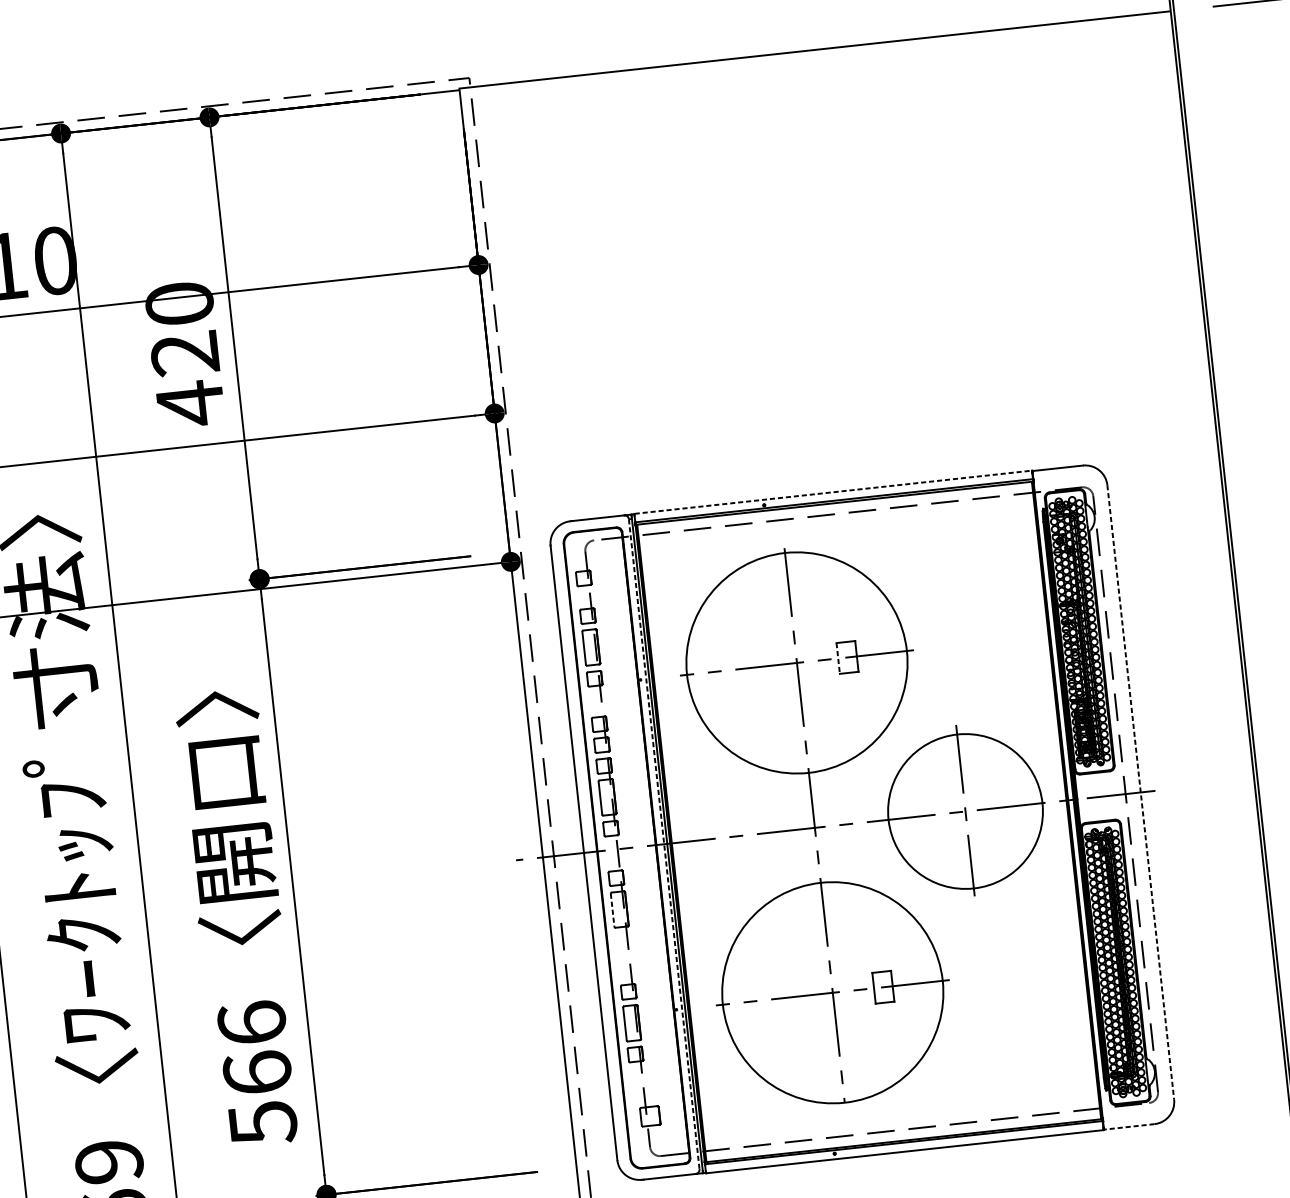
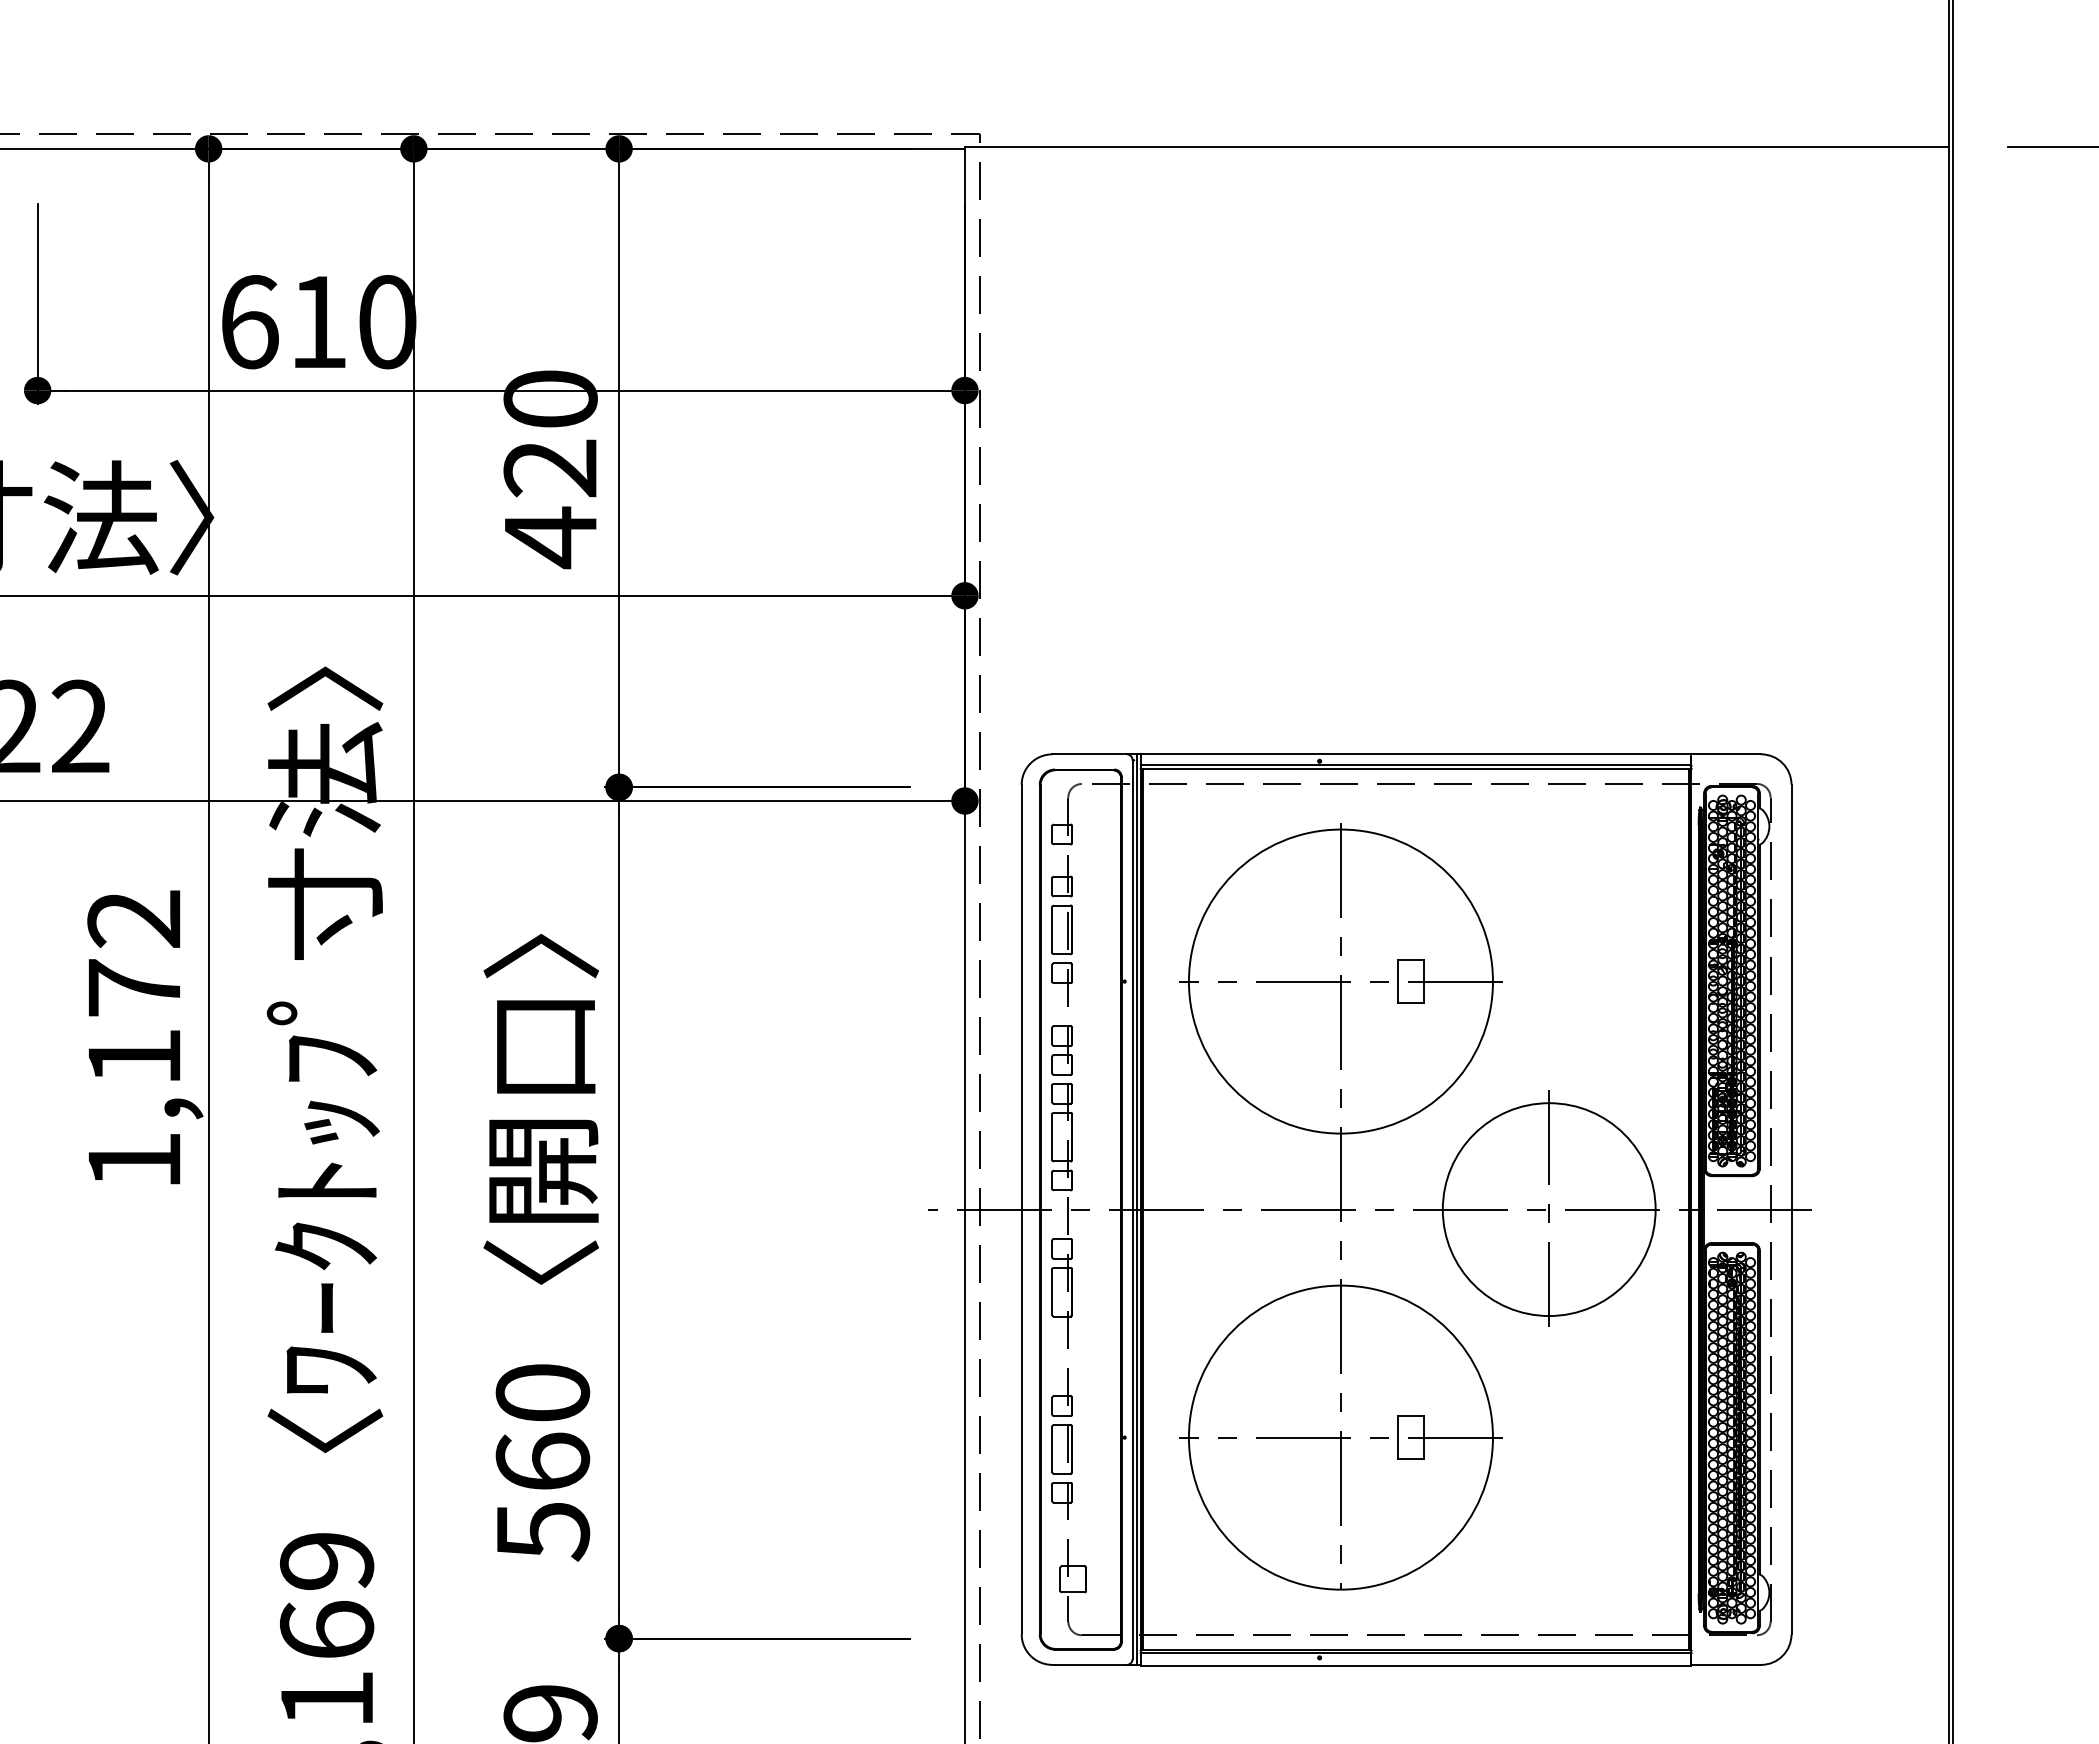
line: (833, 492) -> (1416, 753), dashed -> solid
line: (837, 659) -> (1397, 982), dashed -> solid
line: (1140, 792) -> (1791, 1209), dashed -> solid
line: (664, 844) -> (1132, 1210), dashed -> solid
line: (612, 910) -> (1052, 1292), dashed -> solid
text: (251, 1022) -> (542, 1392), 566 -> 560
line: (1129, 1126) -> (1726, 1664), dashed -> solid

